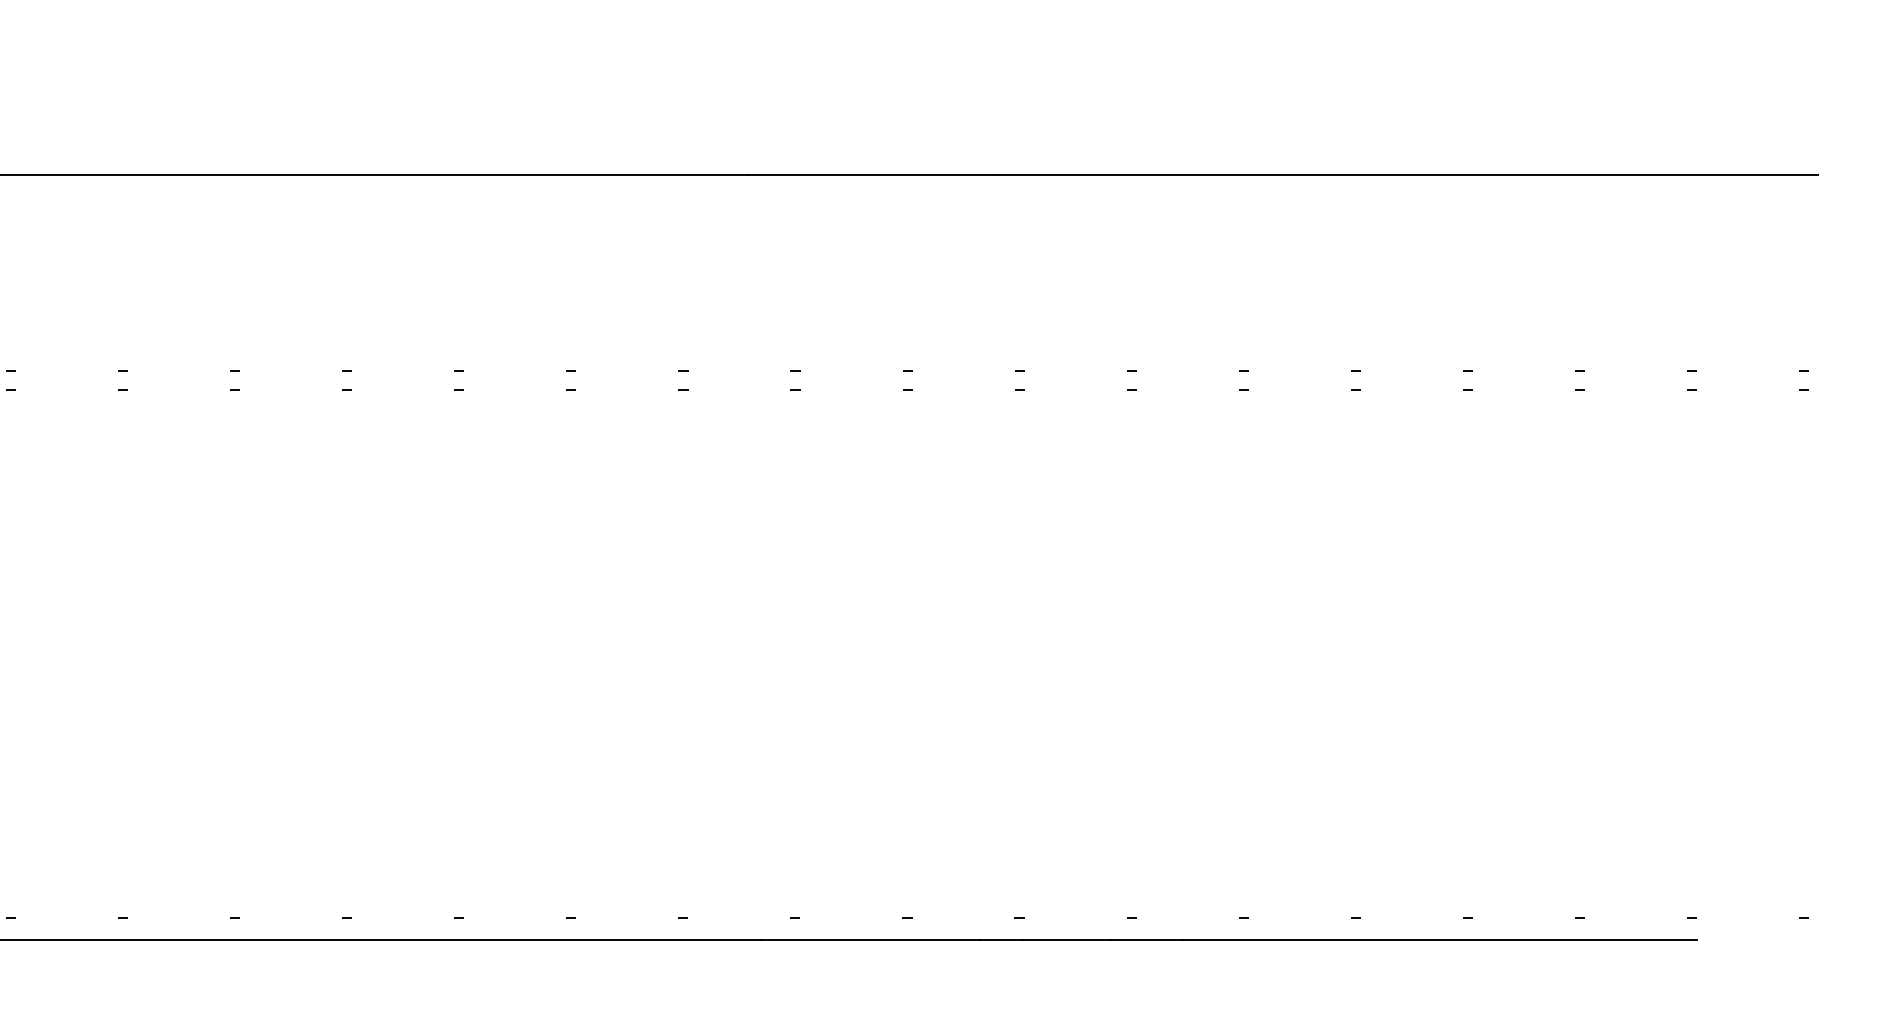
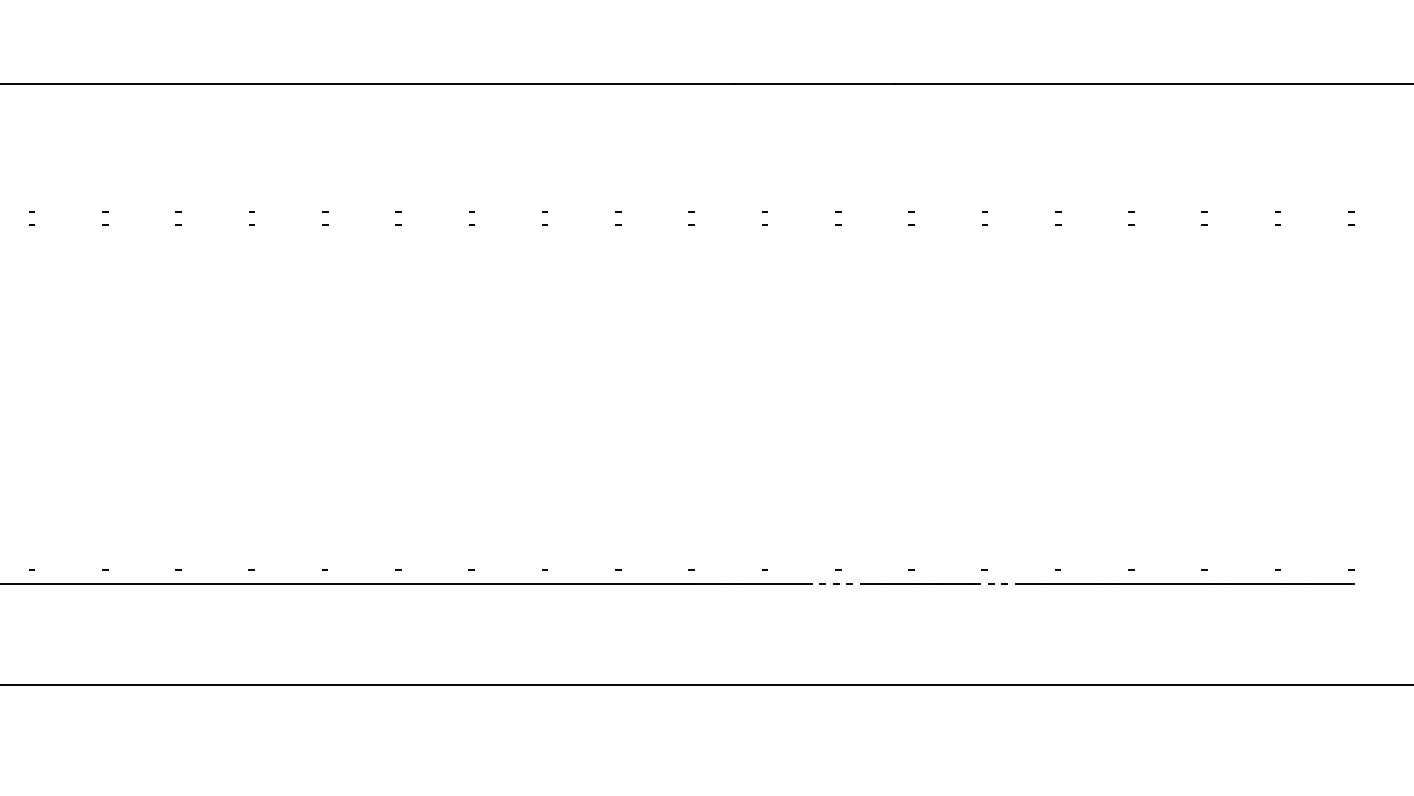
line: (906, 939) -> (837, 583), solid -> dashed
line: (1149, 939) -> (996, 583), solid -> dashed

